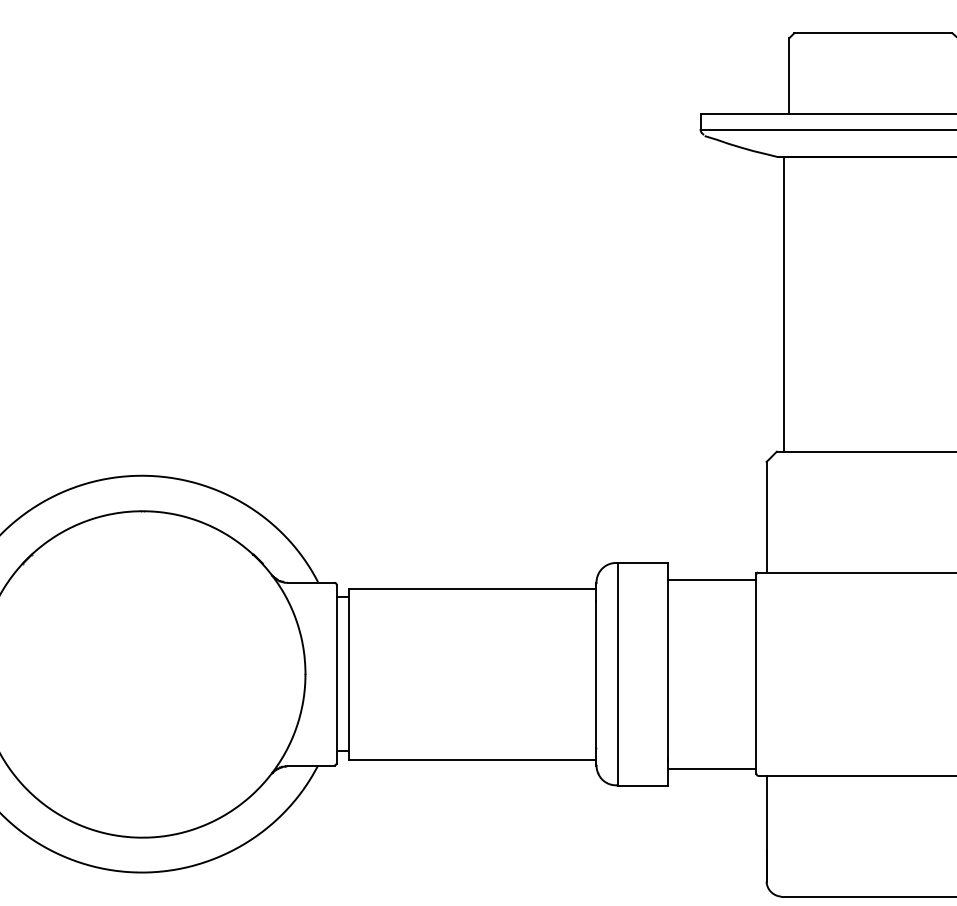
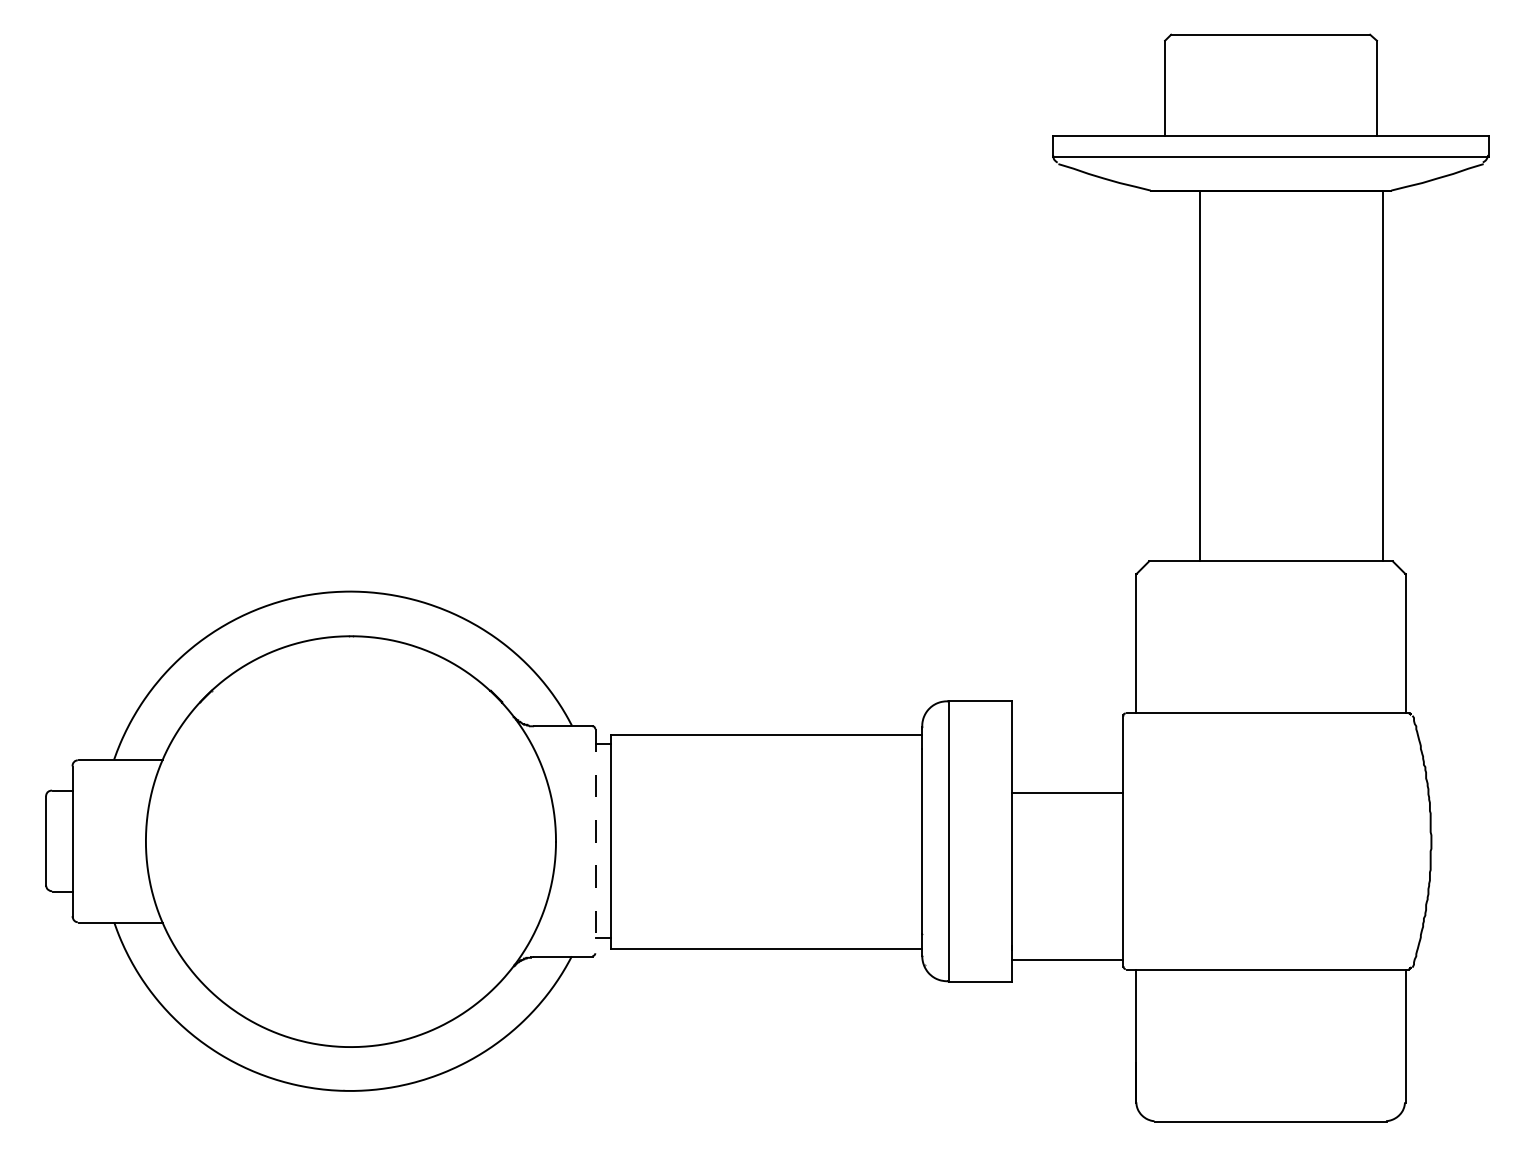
line: (784, 304) -> (1200, 375), moved
line: (711, 579) -> (1067, 792), moved
line: (337, 675) -> (596, 842), solid -> dashed

